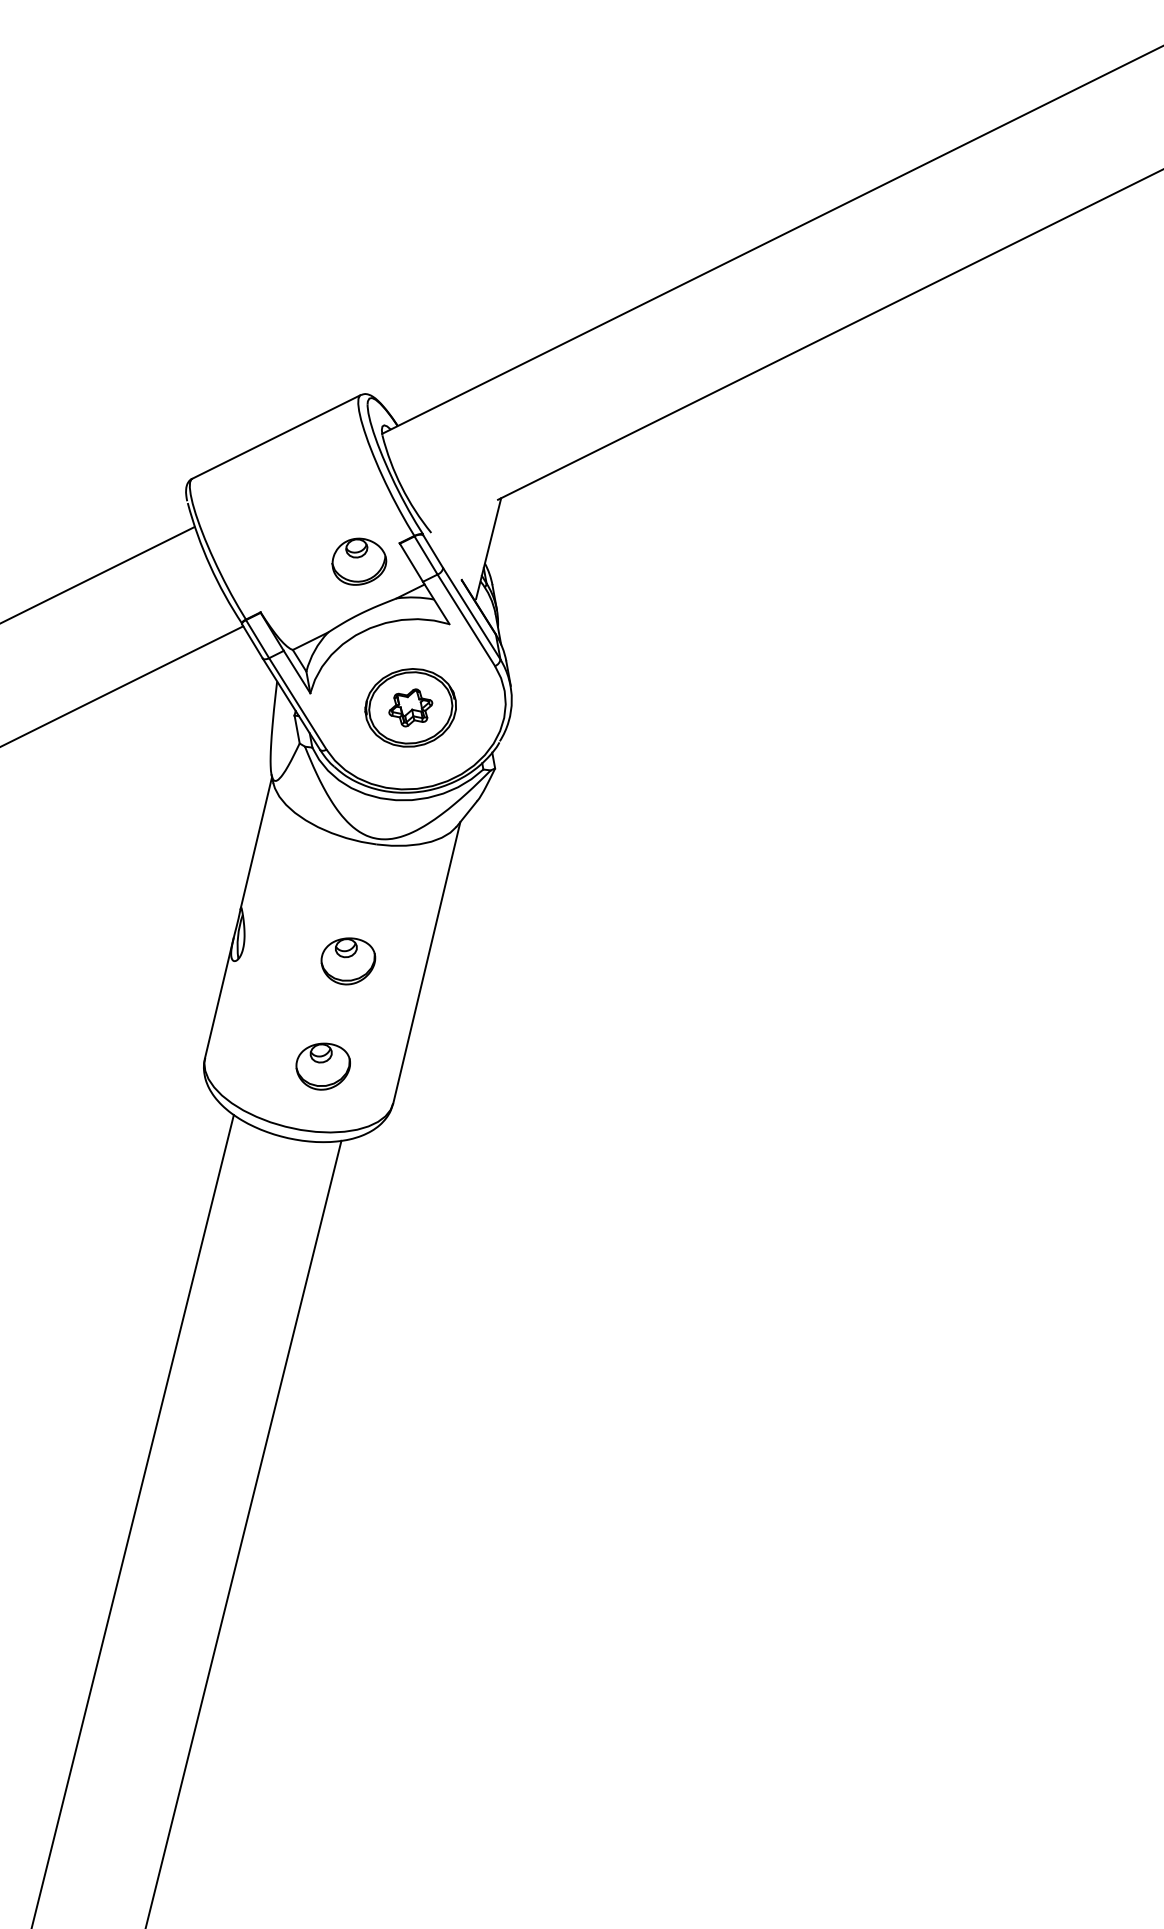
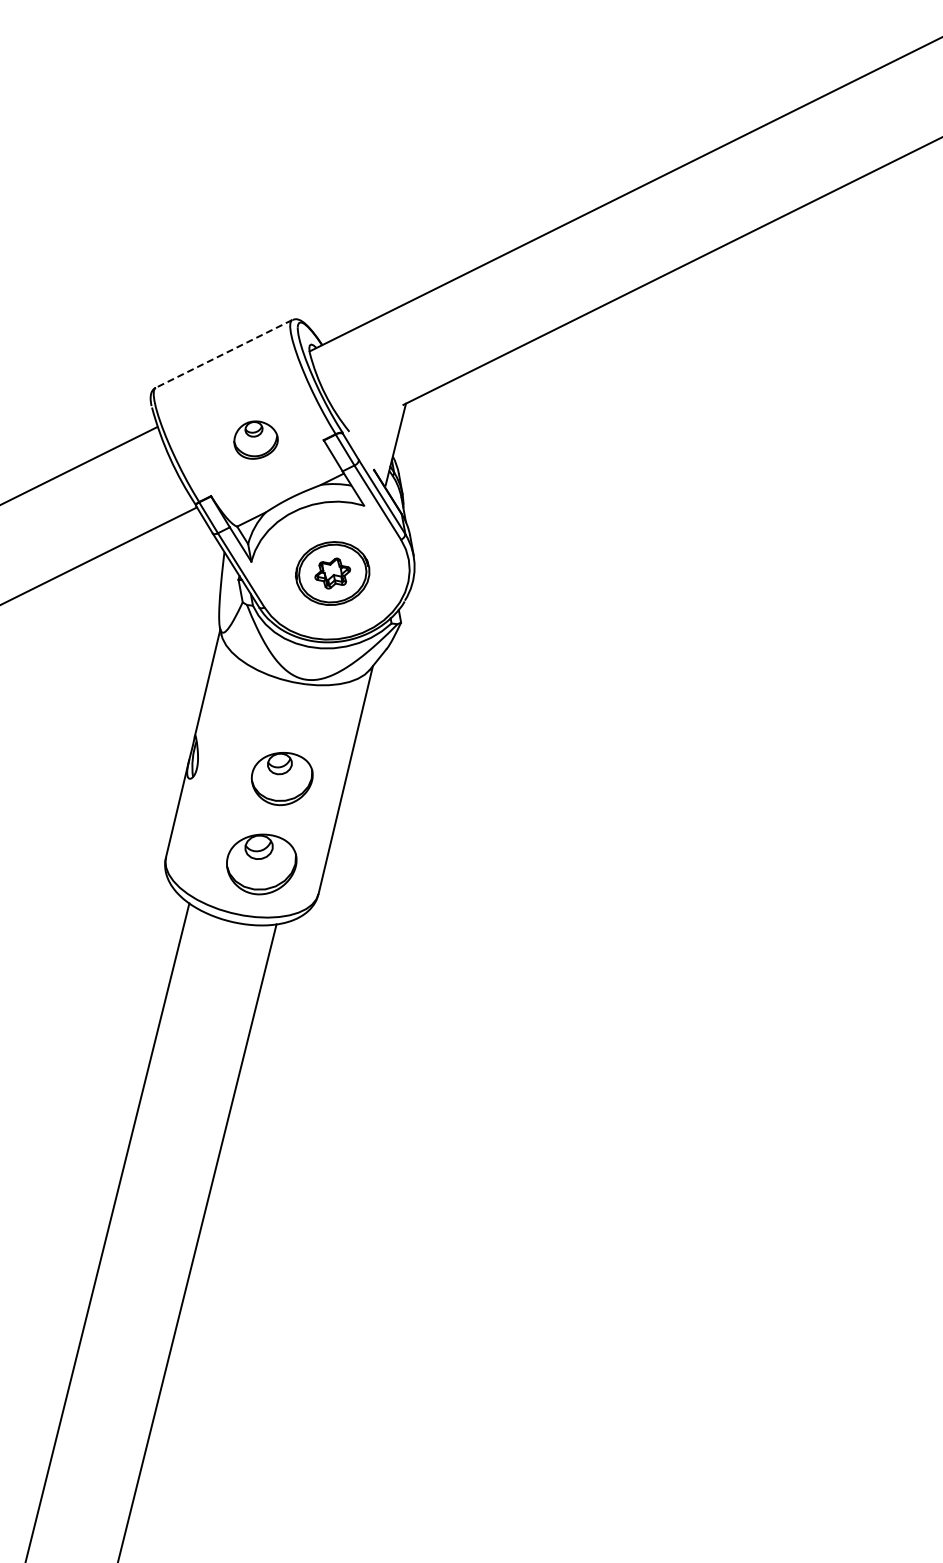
line: (275, 437) -> (223, 354), solid -> dashed
part: (358, 560) -> (255, 439), moved
part: (347, 960) -> (281, 778), size x1.4
part: (322, 1065) -> (261, 863), size x1.6

